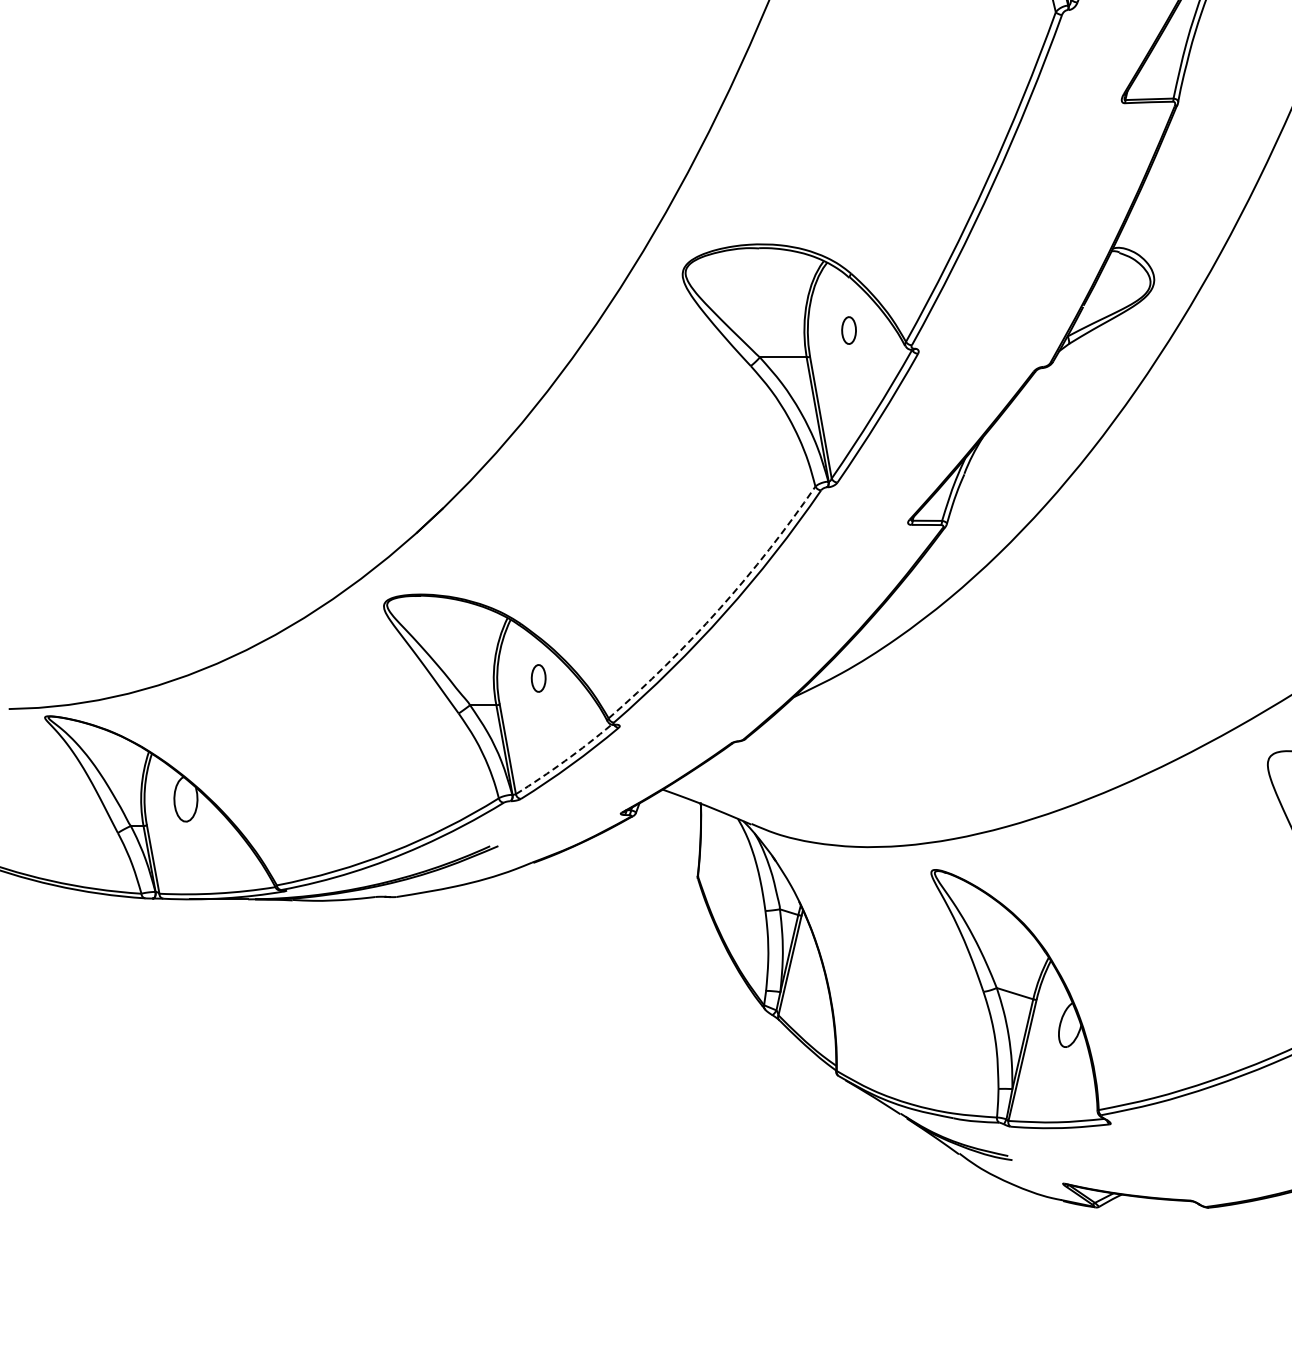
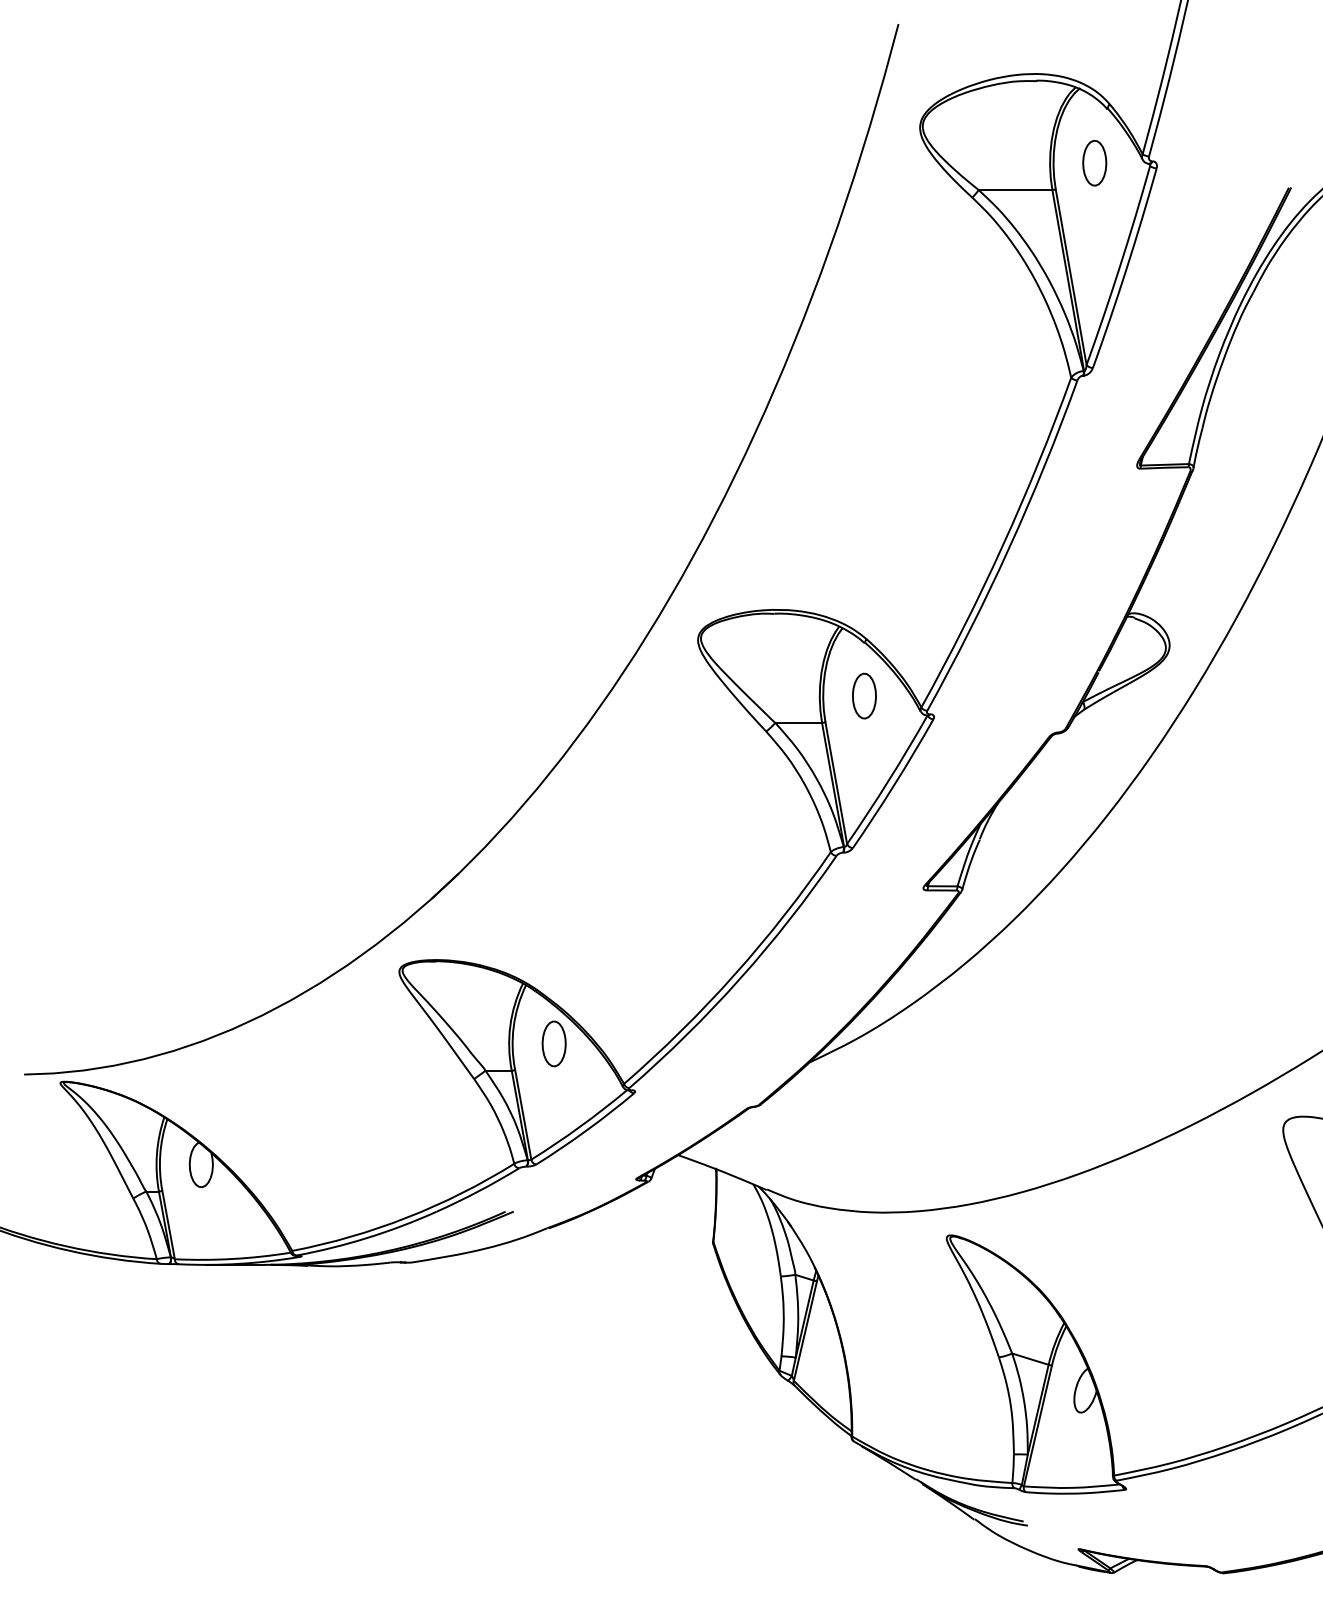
part: (849, 330) -> (864, 695), size x1.67
arc: (719, 609) -> (734, 974), dashed -> solid
part: (538, 678) -> (553, 1043), size x1.67
arc: (565, 761) -> (580, 1126), dashed -> solid

